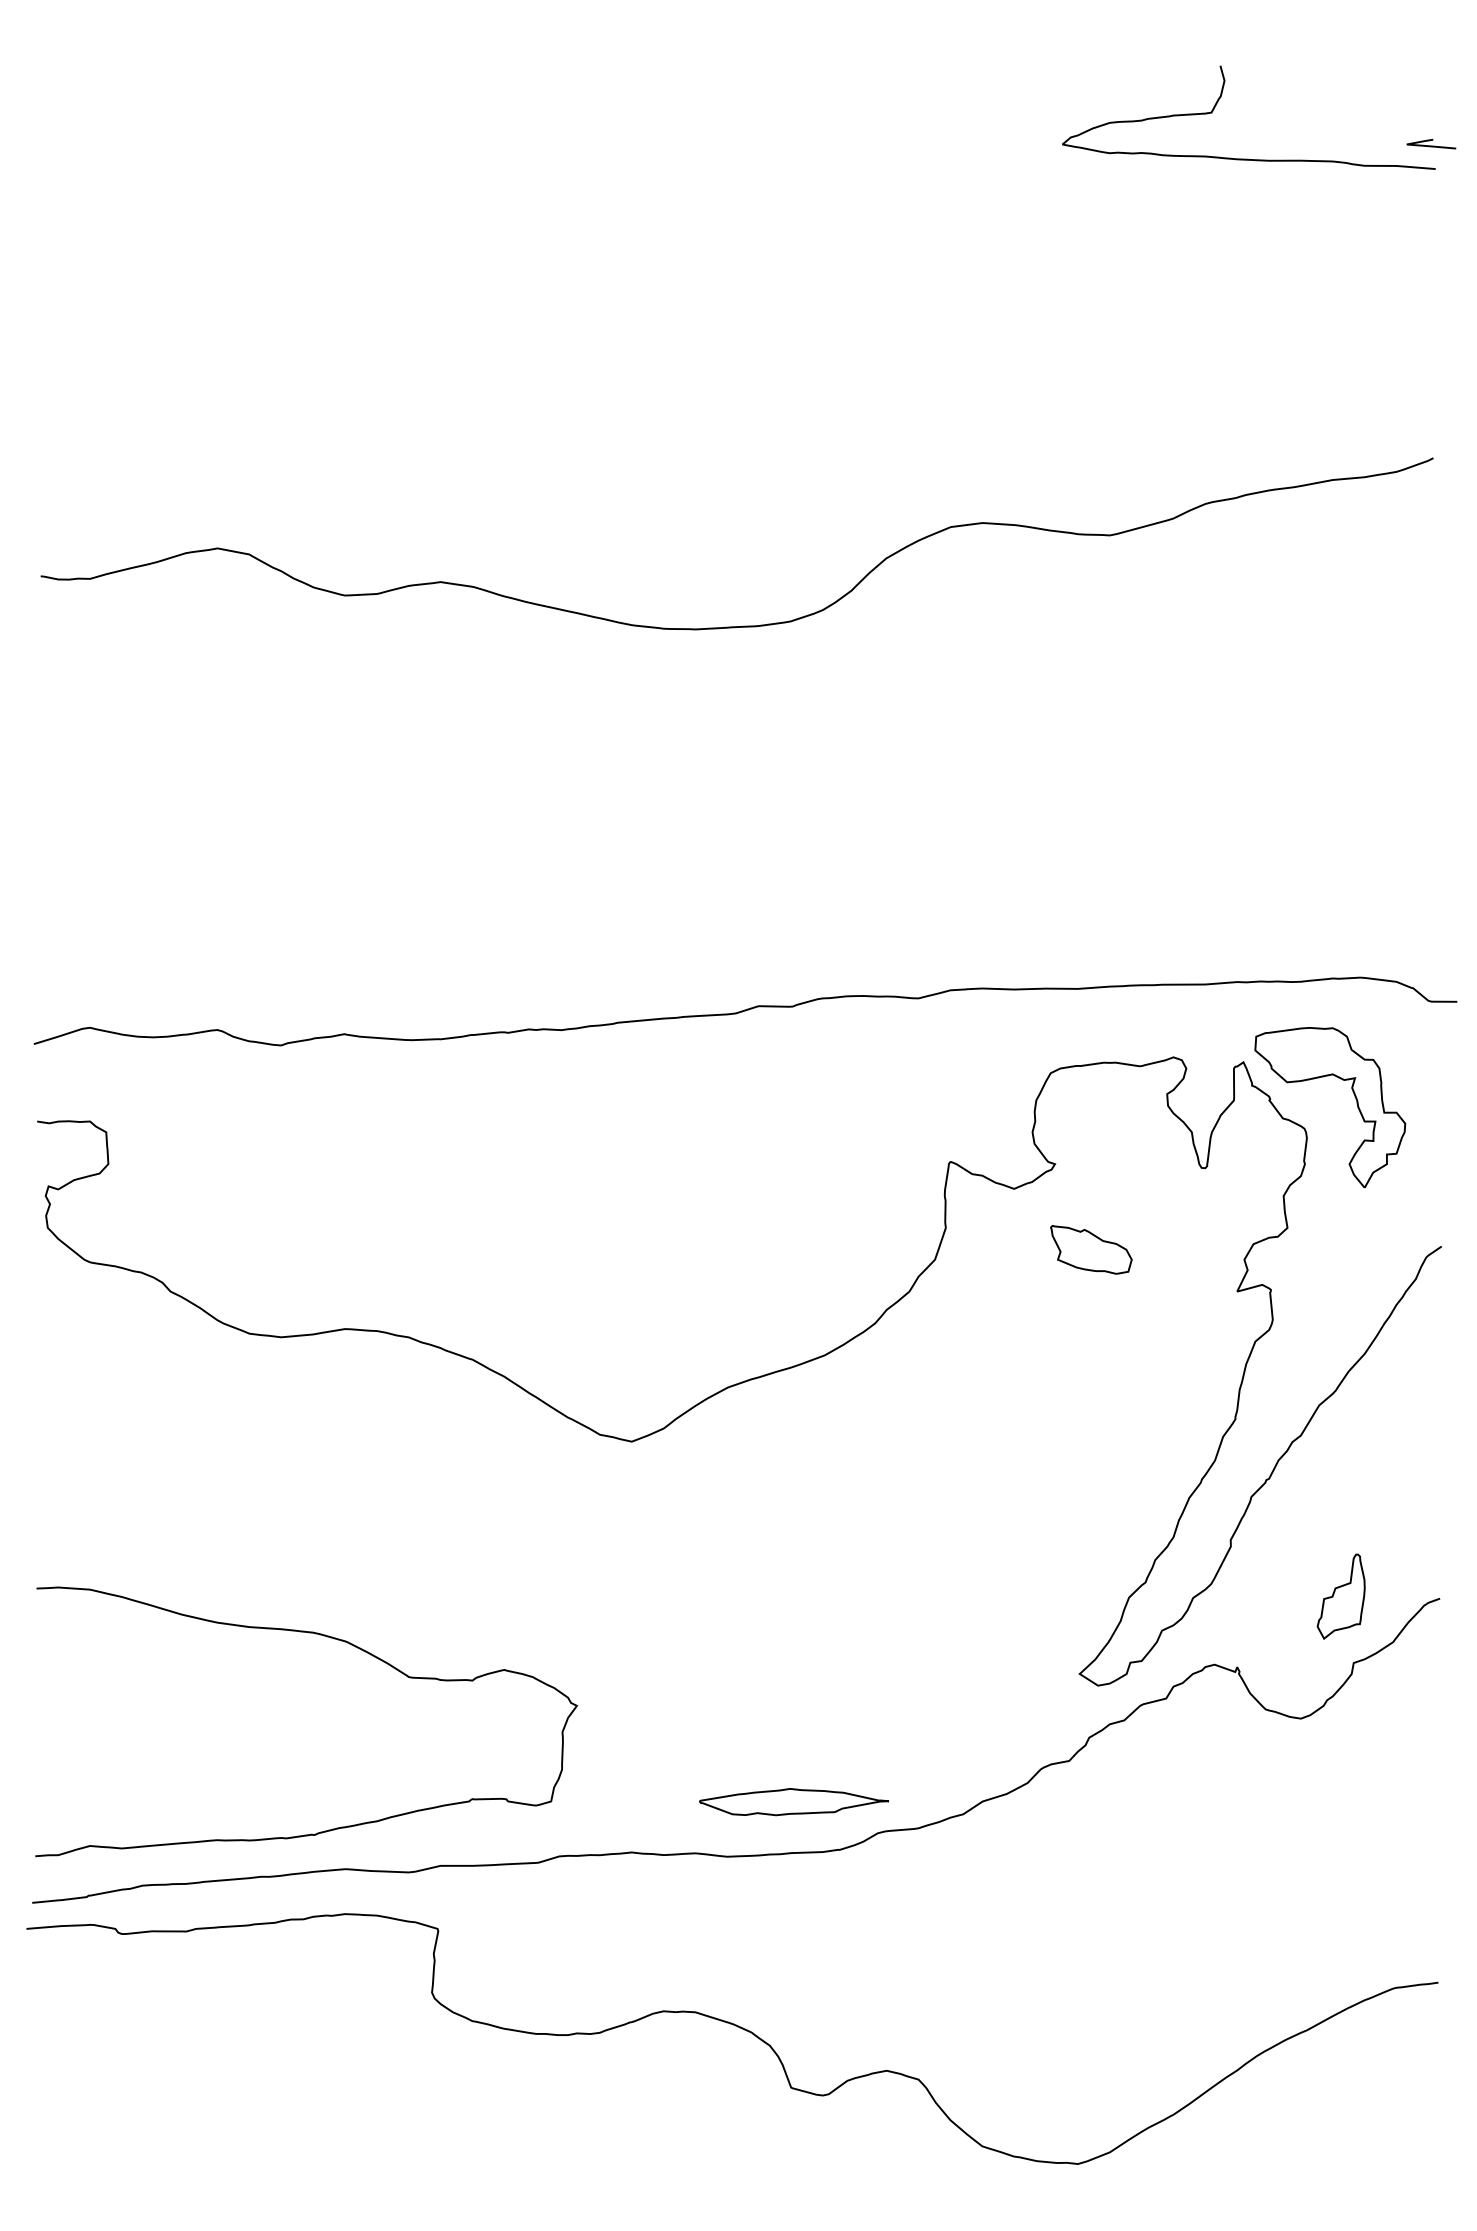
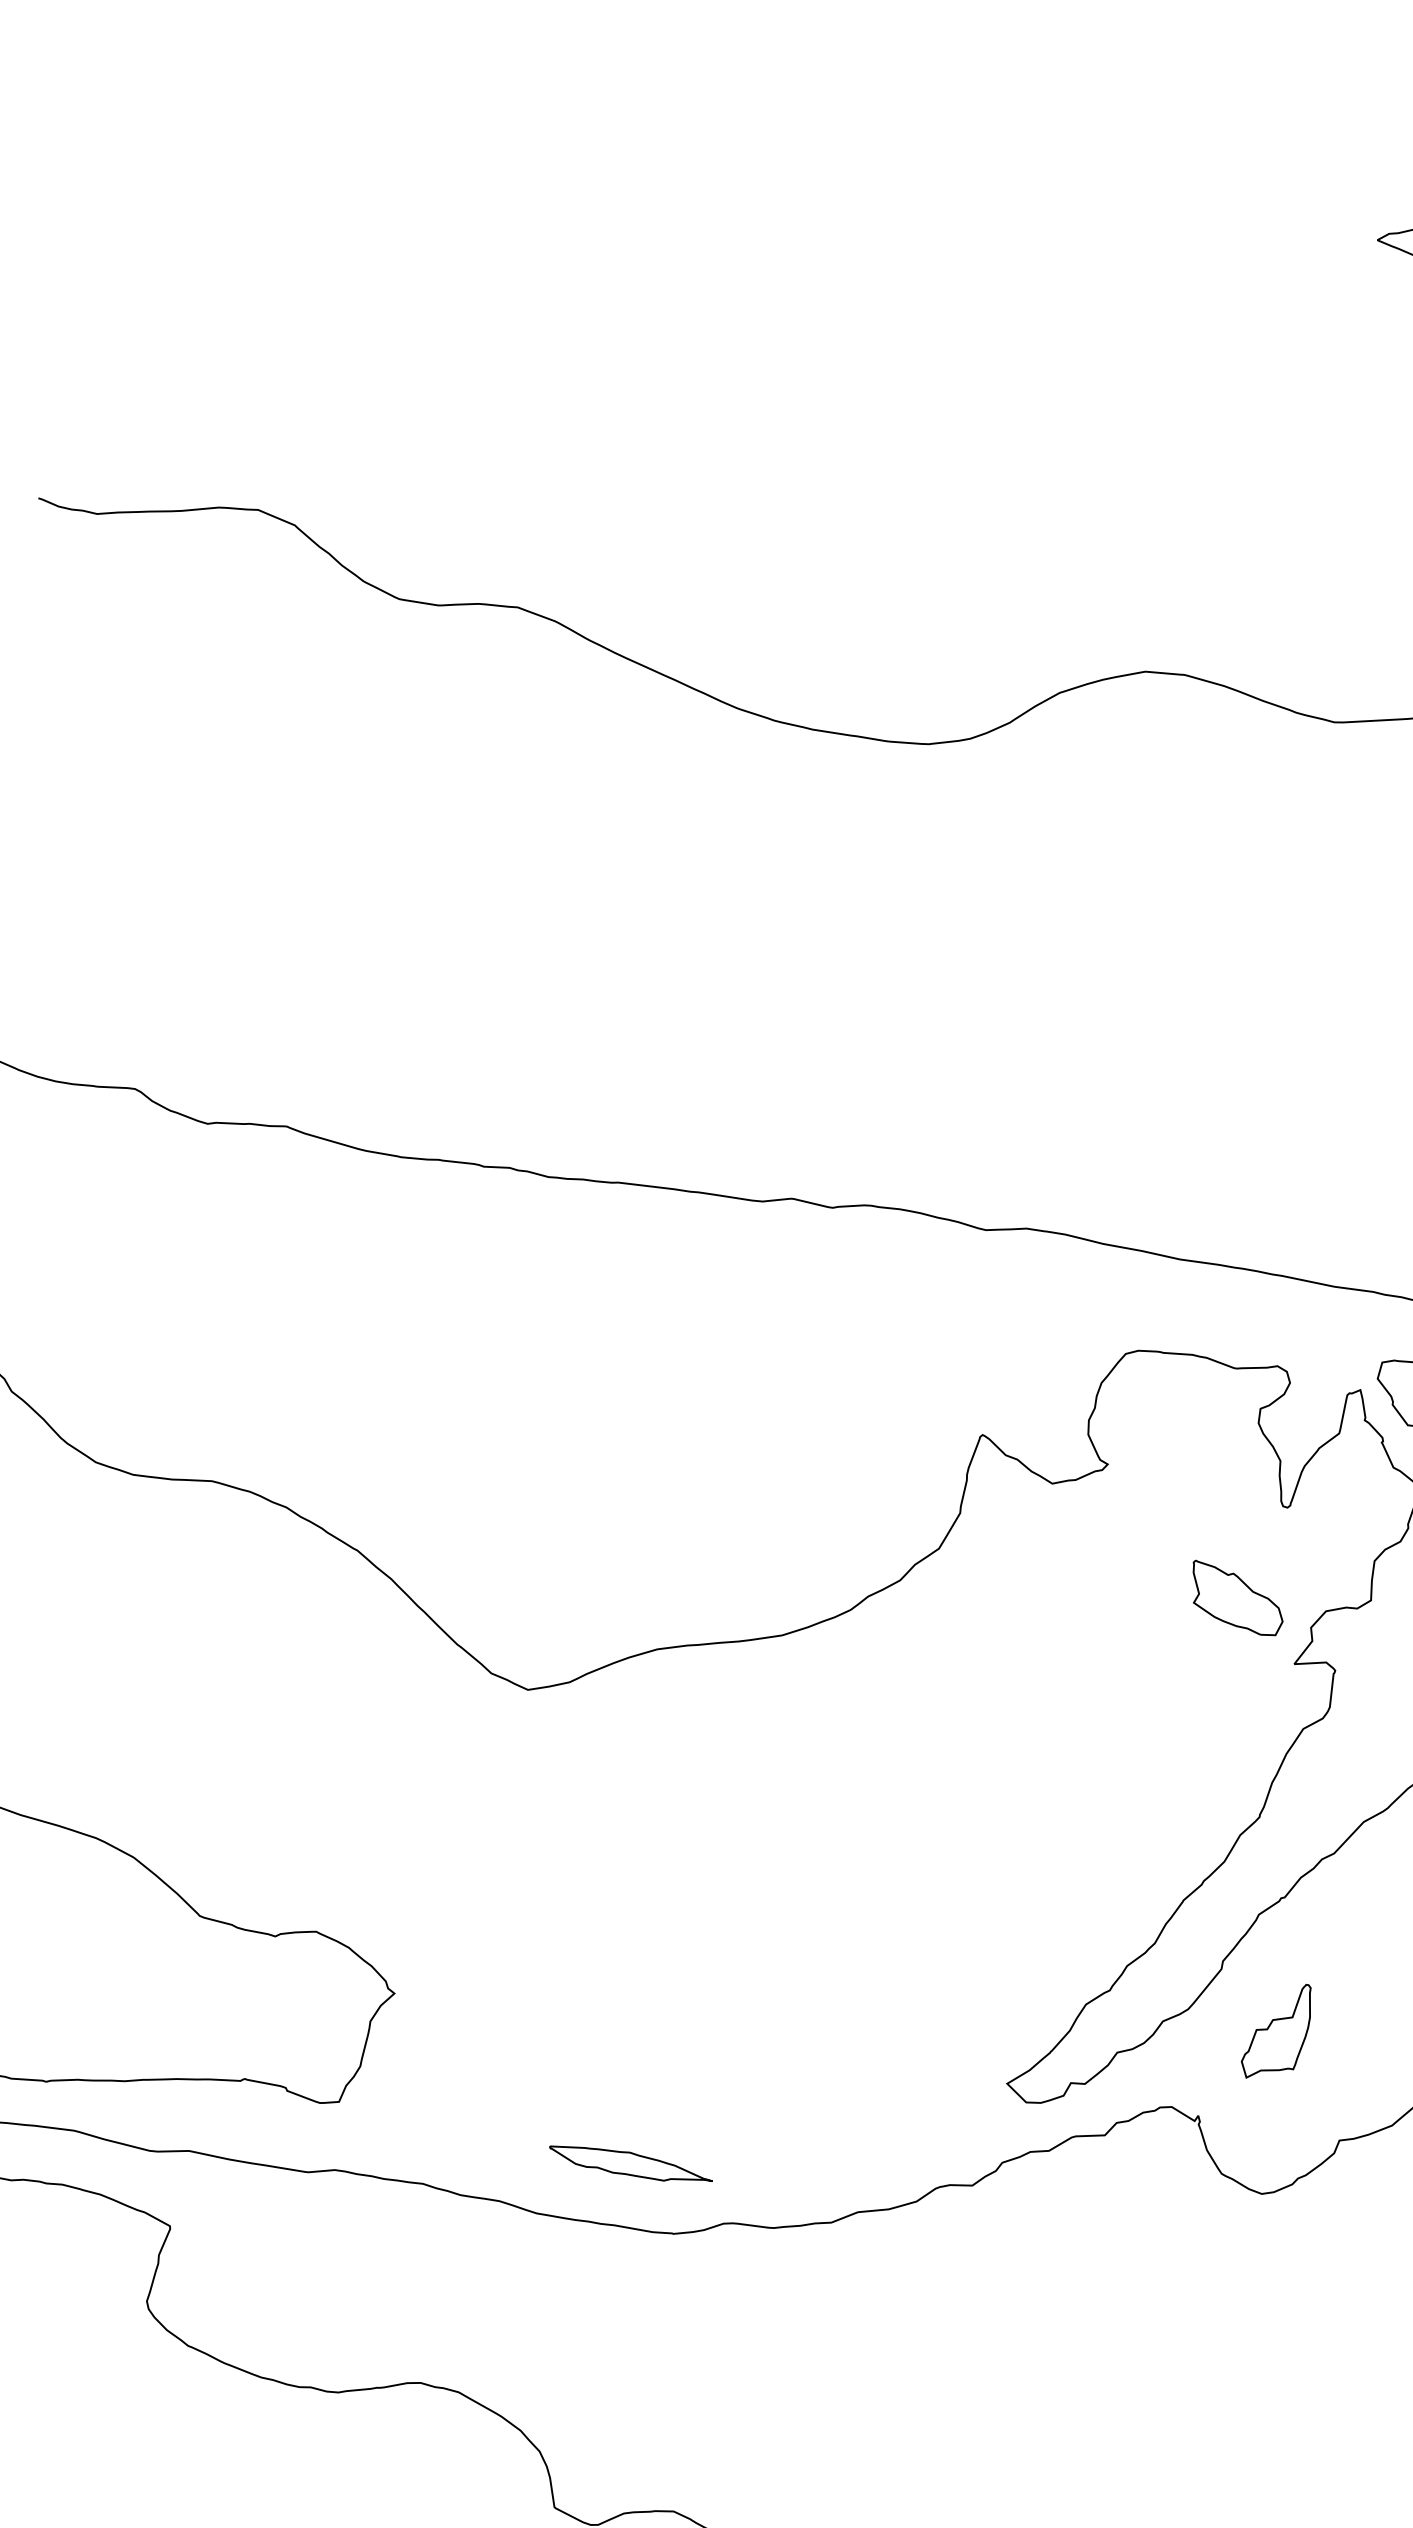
part: (1091, 1249) -> (1236, 1599), moved
part: (1340, 1596) -> (1276, 2031), moved
part: (793, 1801) -> (630, 2163), size x0.71

